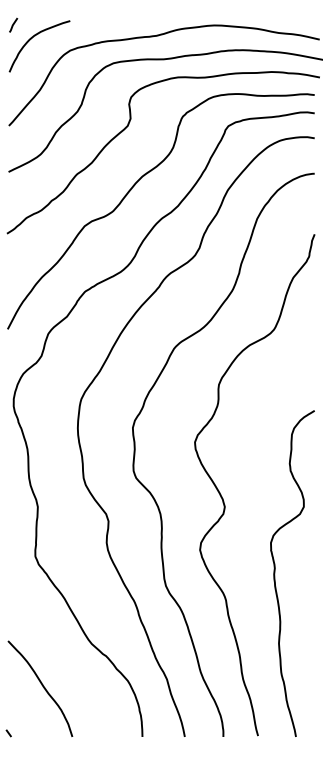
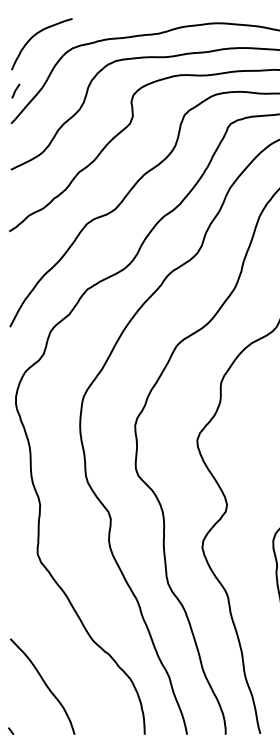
line: (13, 24) -> (15, 90), moved

